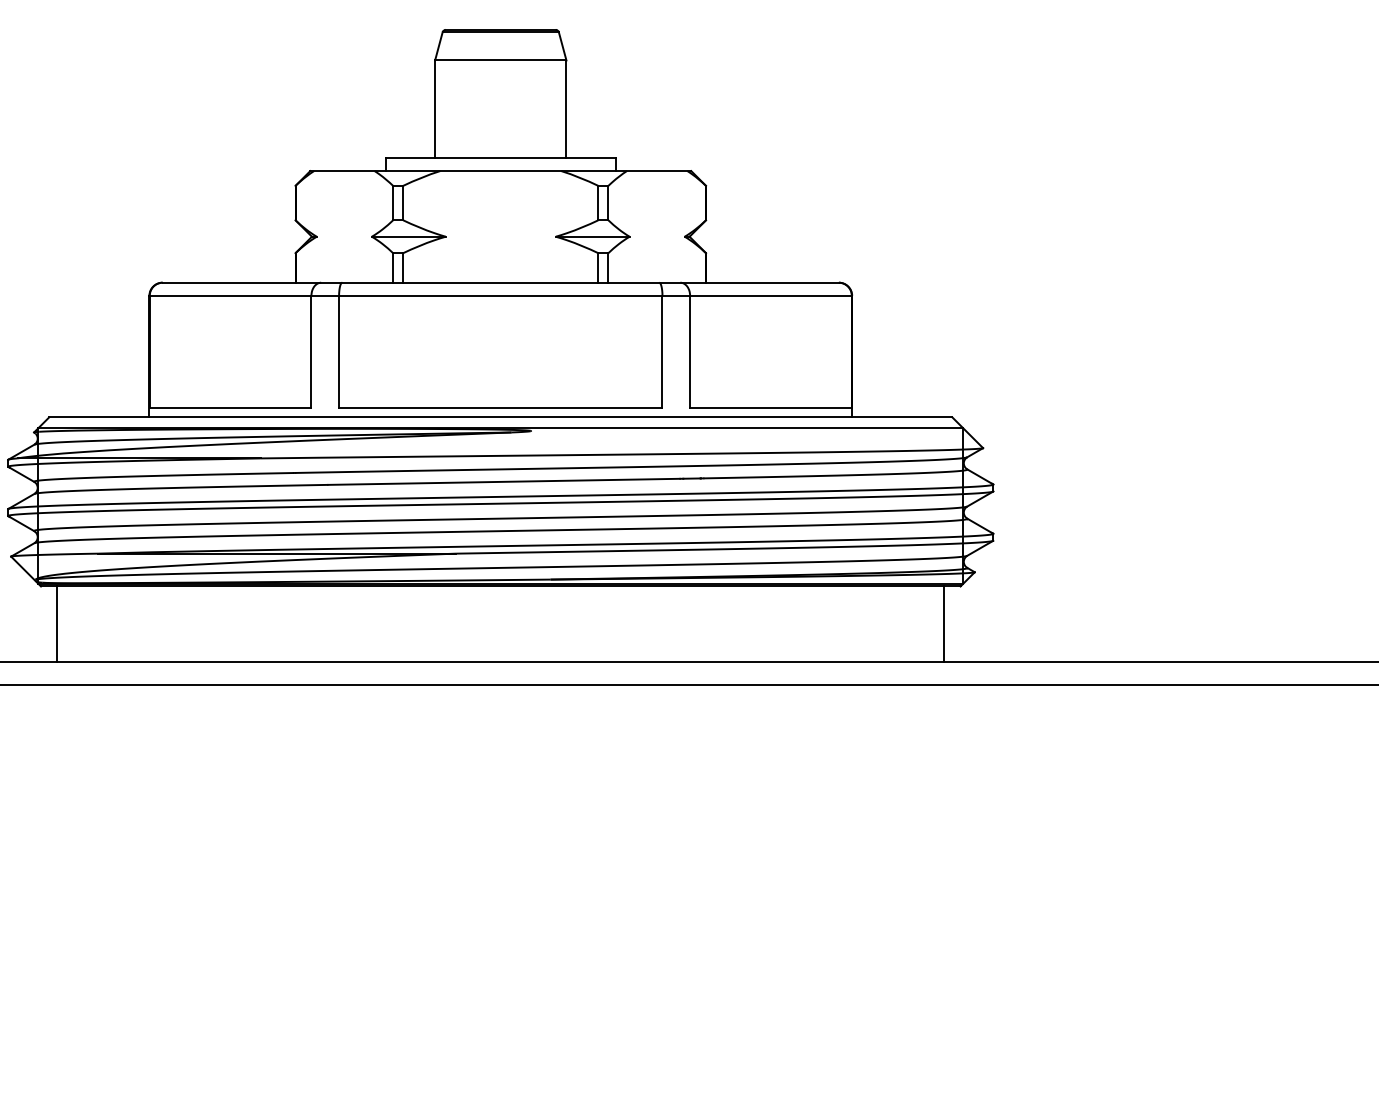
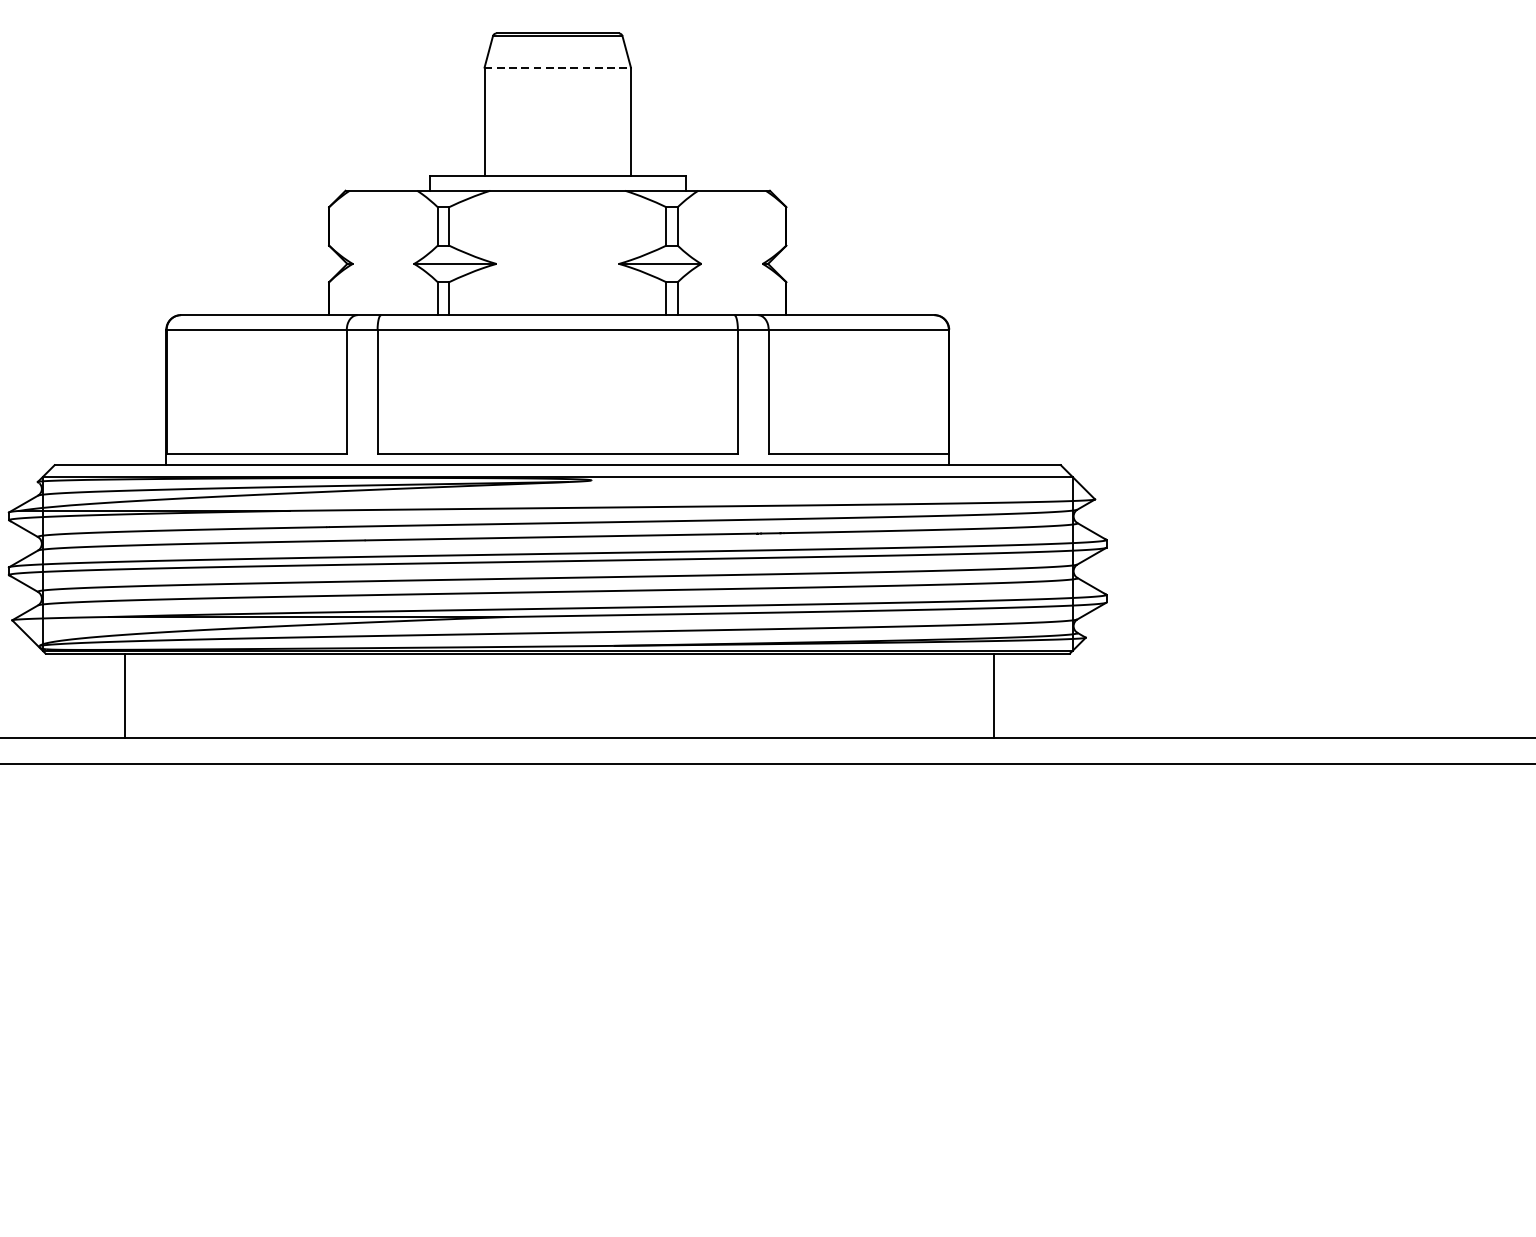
line: (500, 60) -> (557, 67), solid -> dashed
line: (57, 624) -> (125, 695), moved
line: (944, 624) -> (994, 695), moved

